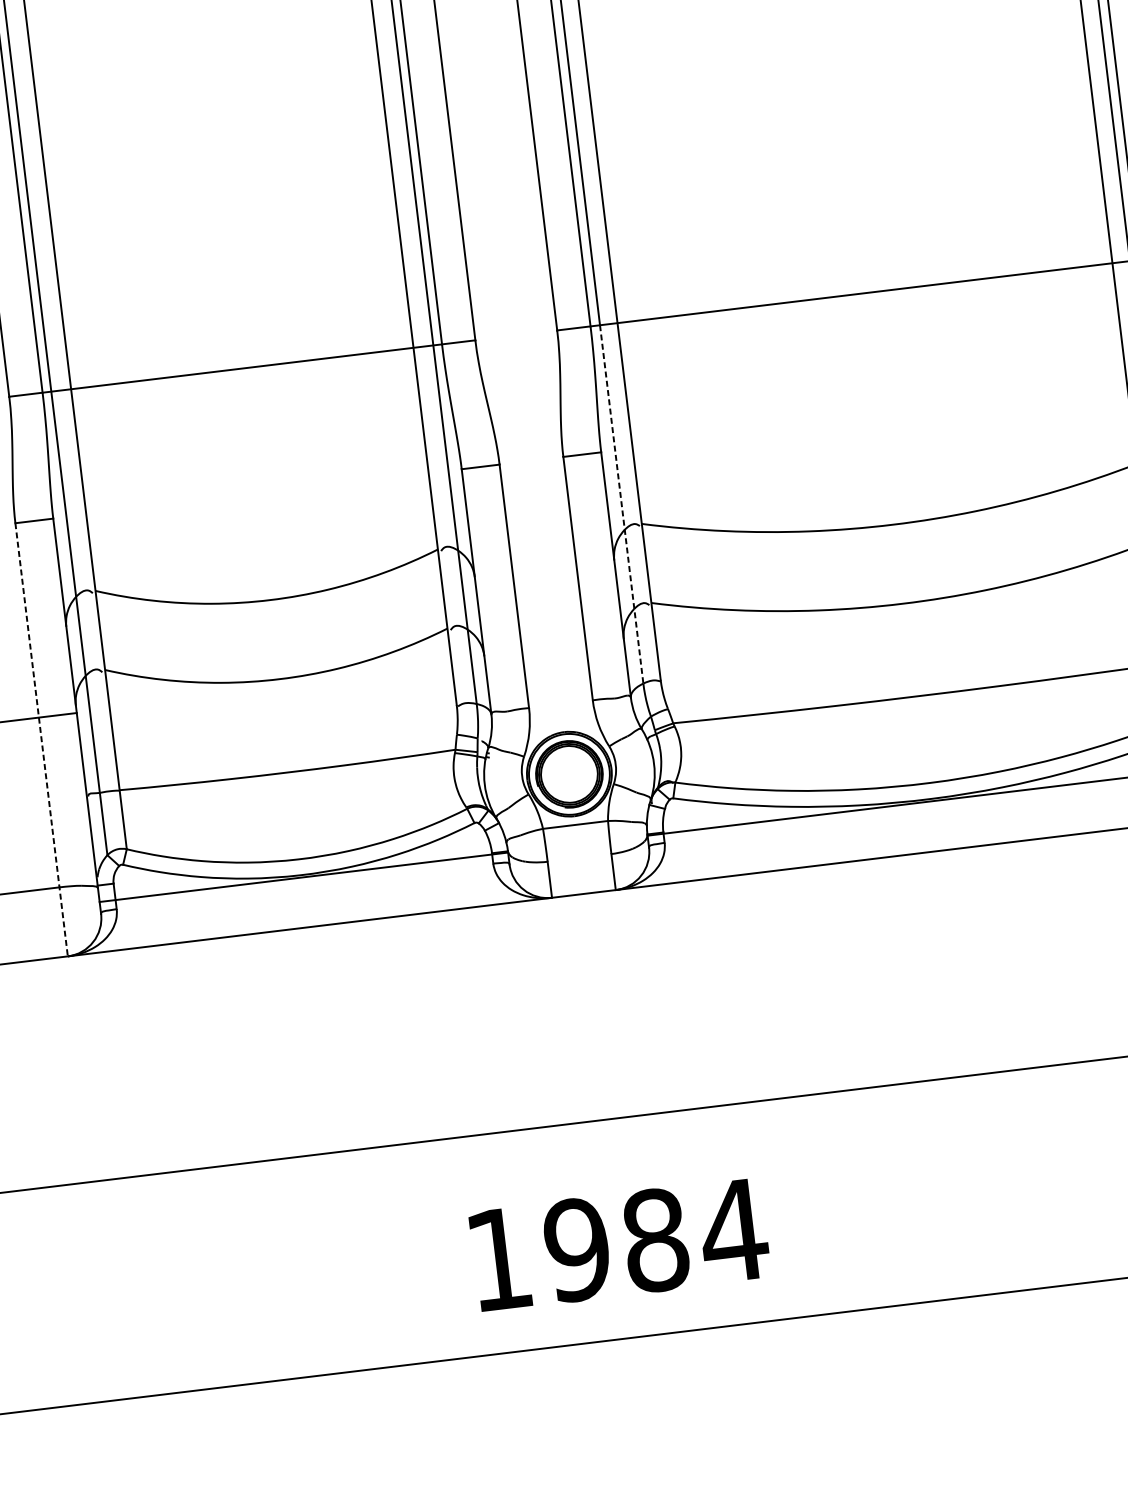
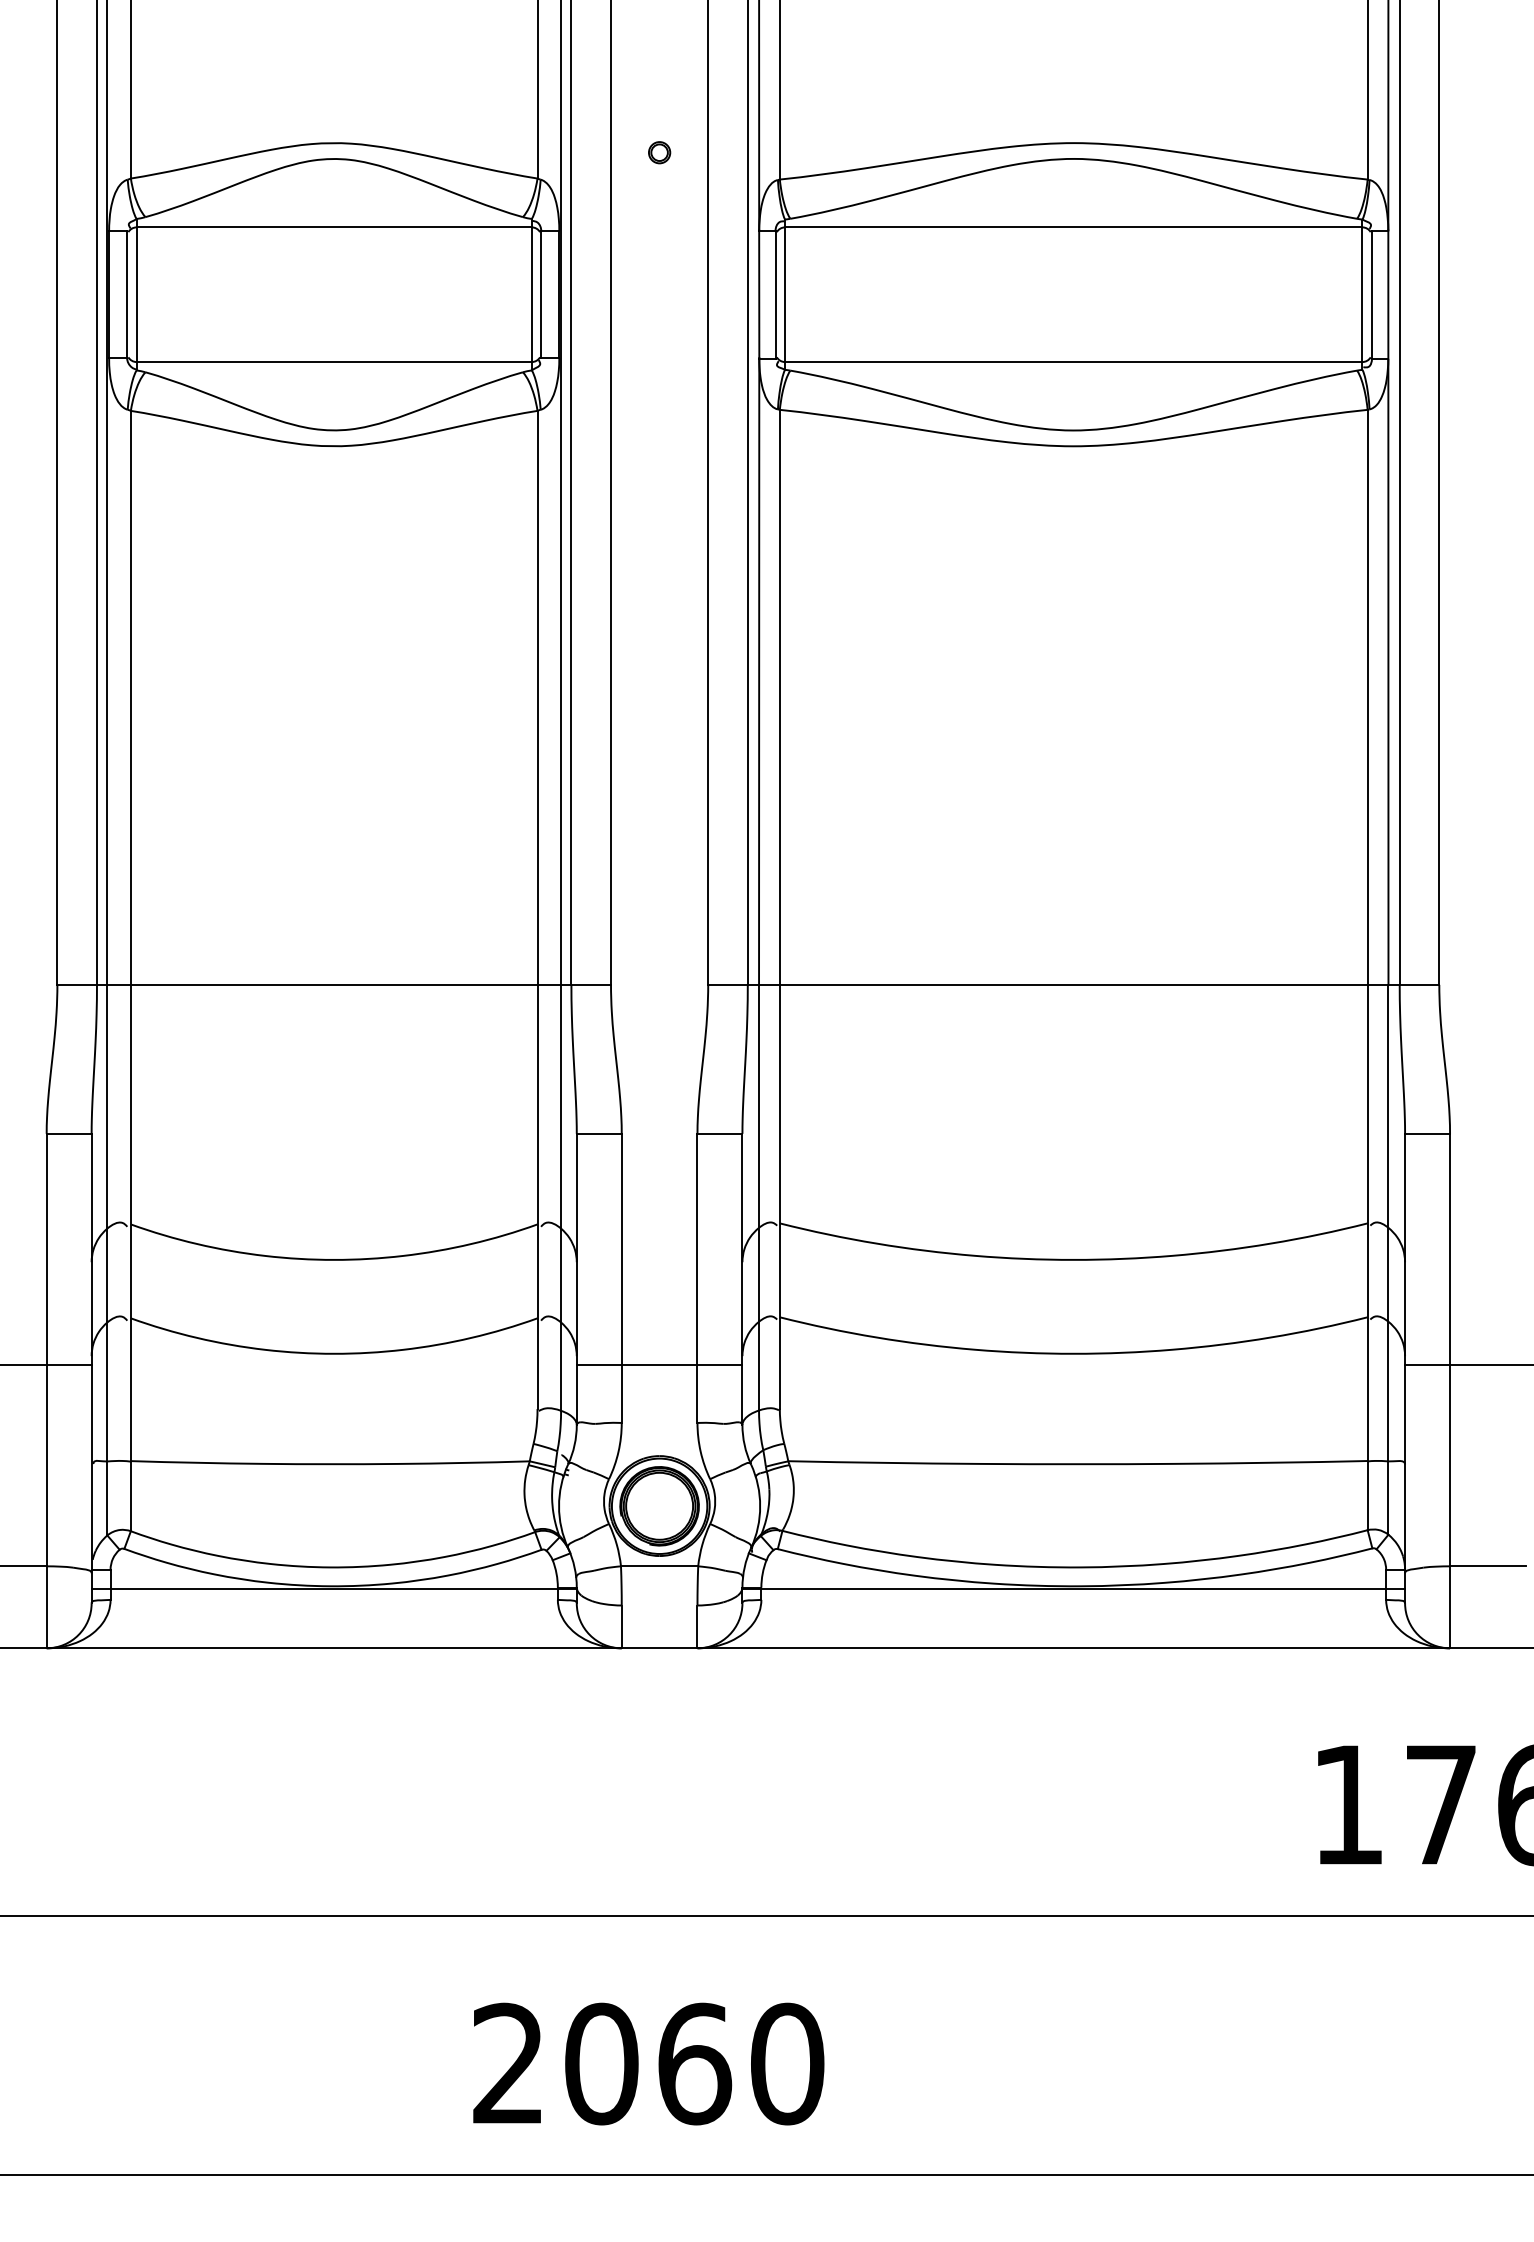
line: (622, 504) -> (759, 1197), dashed -> solid
line: (554, 655) -> (659, 1364), added
line: (41, 740) -> (46, 1391), dashed -> solid
text: (617, 1244) -> (649, 2063), 1984 -> 2060

